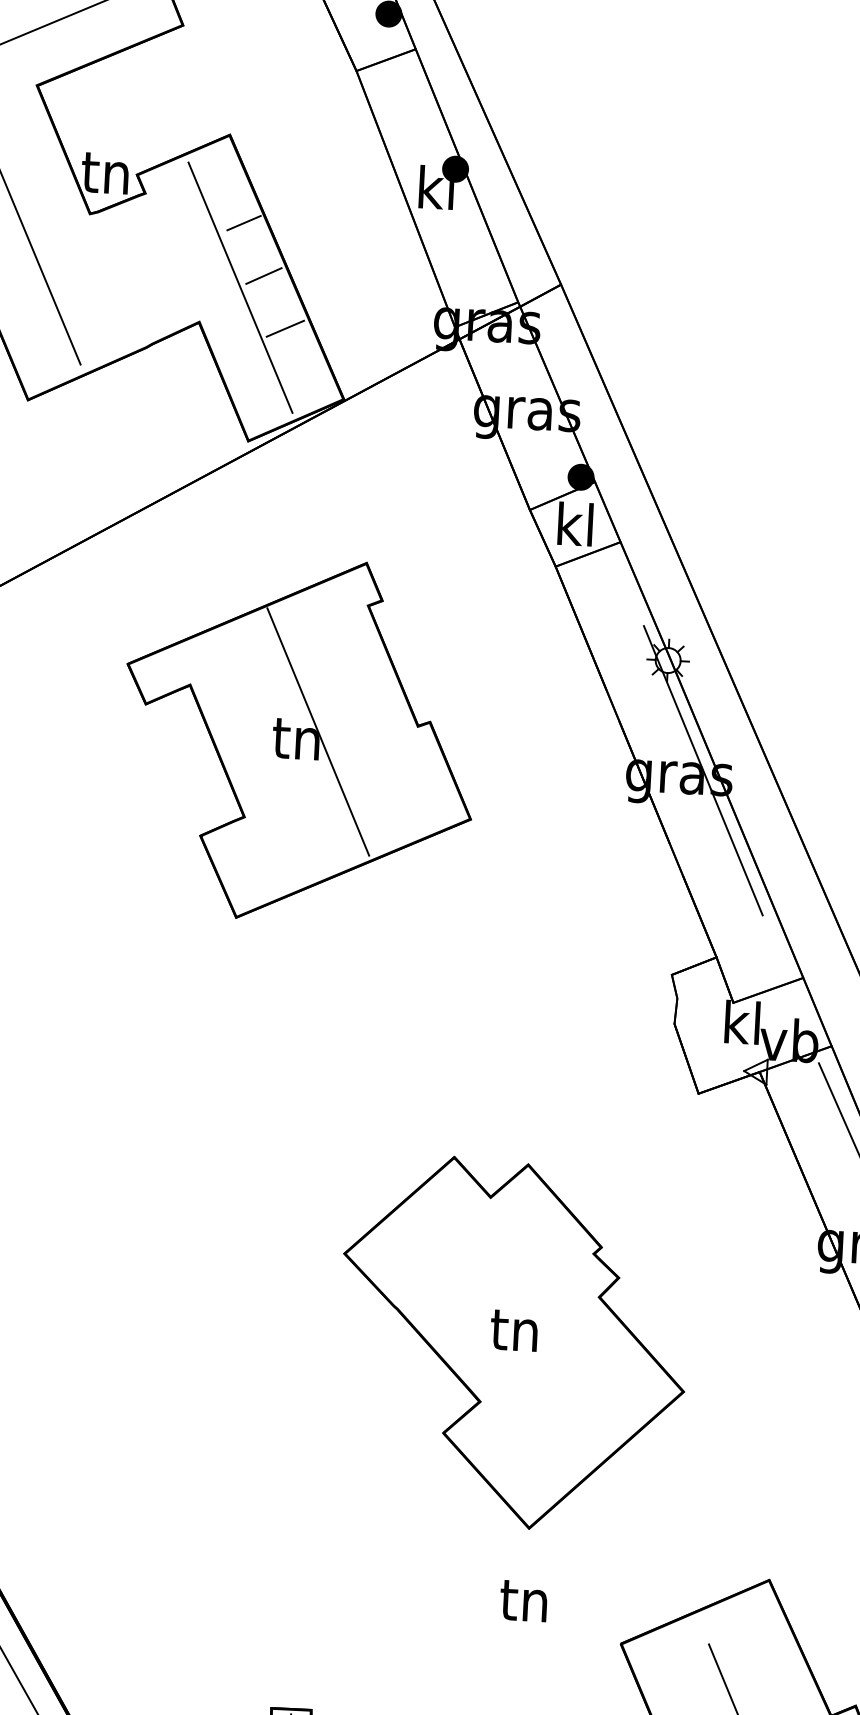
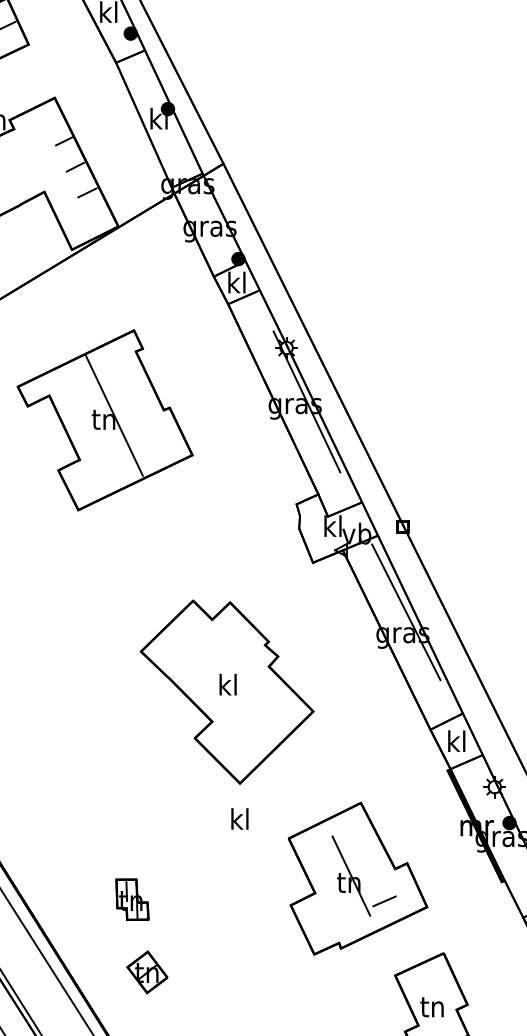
line: (239, 287) -> (63, 173), removed
part: (298, 740) -> (104, 420), moved
text: (514, 1328) -> (227, 684), tn -> kl
text: (522, 1598) -> (238, 818), tn -> kl

